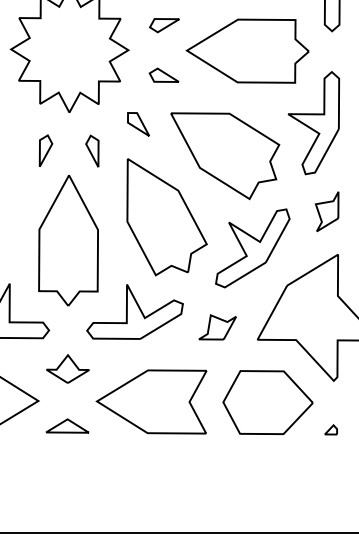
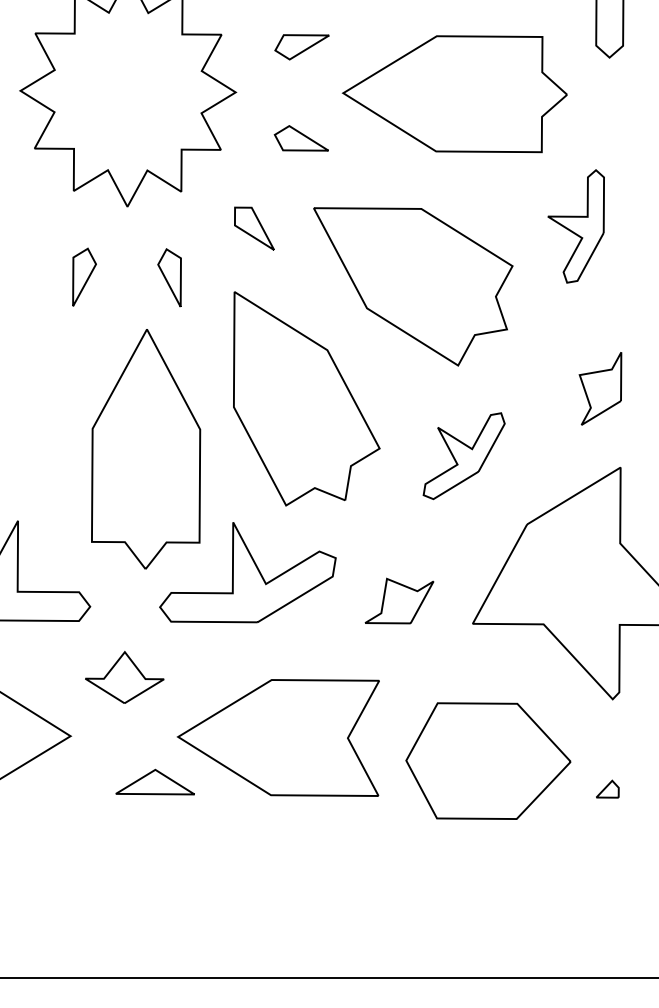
part: (313, 123) -> (575, 226), size x0.6
part: (68, 240) -> (145, 448), moved
part: (252, 248) -> (463, 456), size x0.6
part: (267, 402) -> (487, 760), moved
part: (67, 425) -> (155, 781), moved

